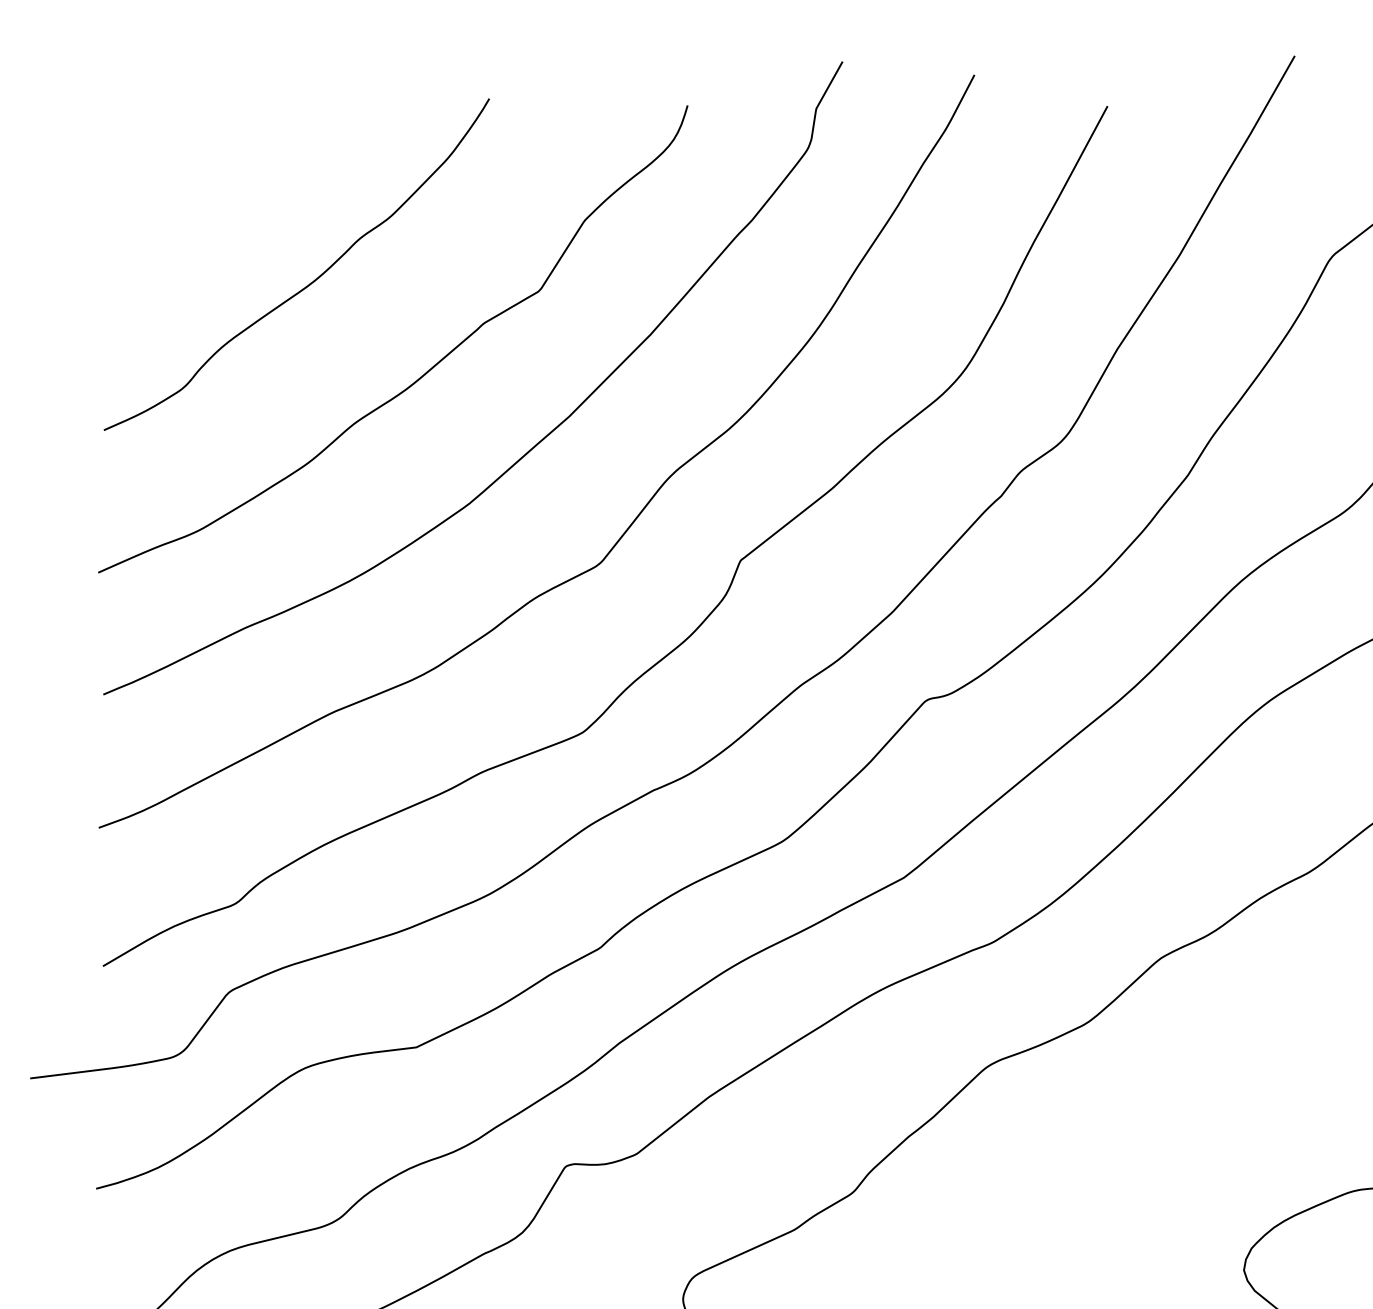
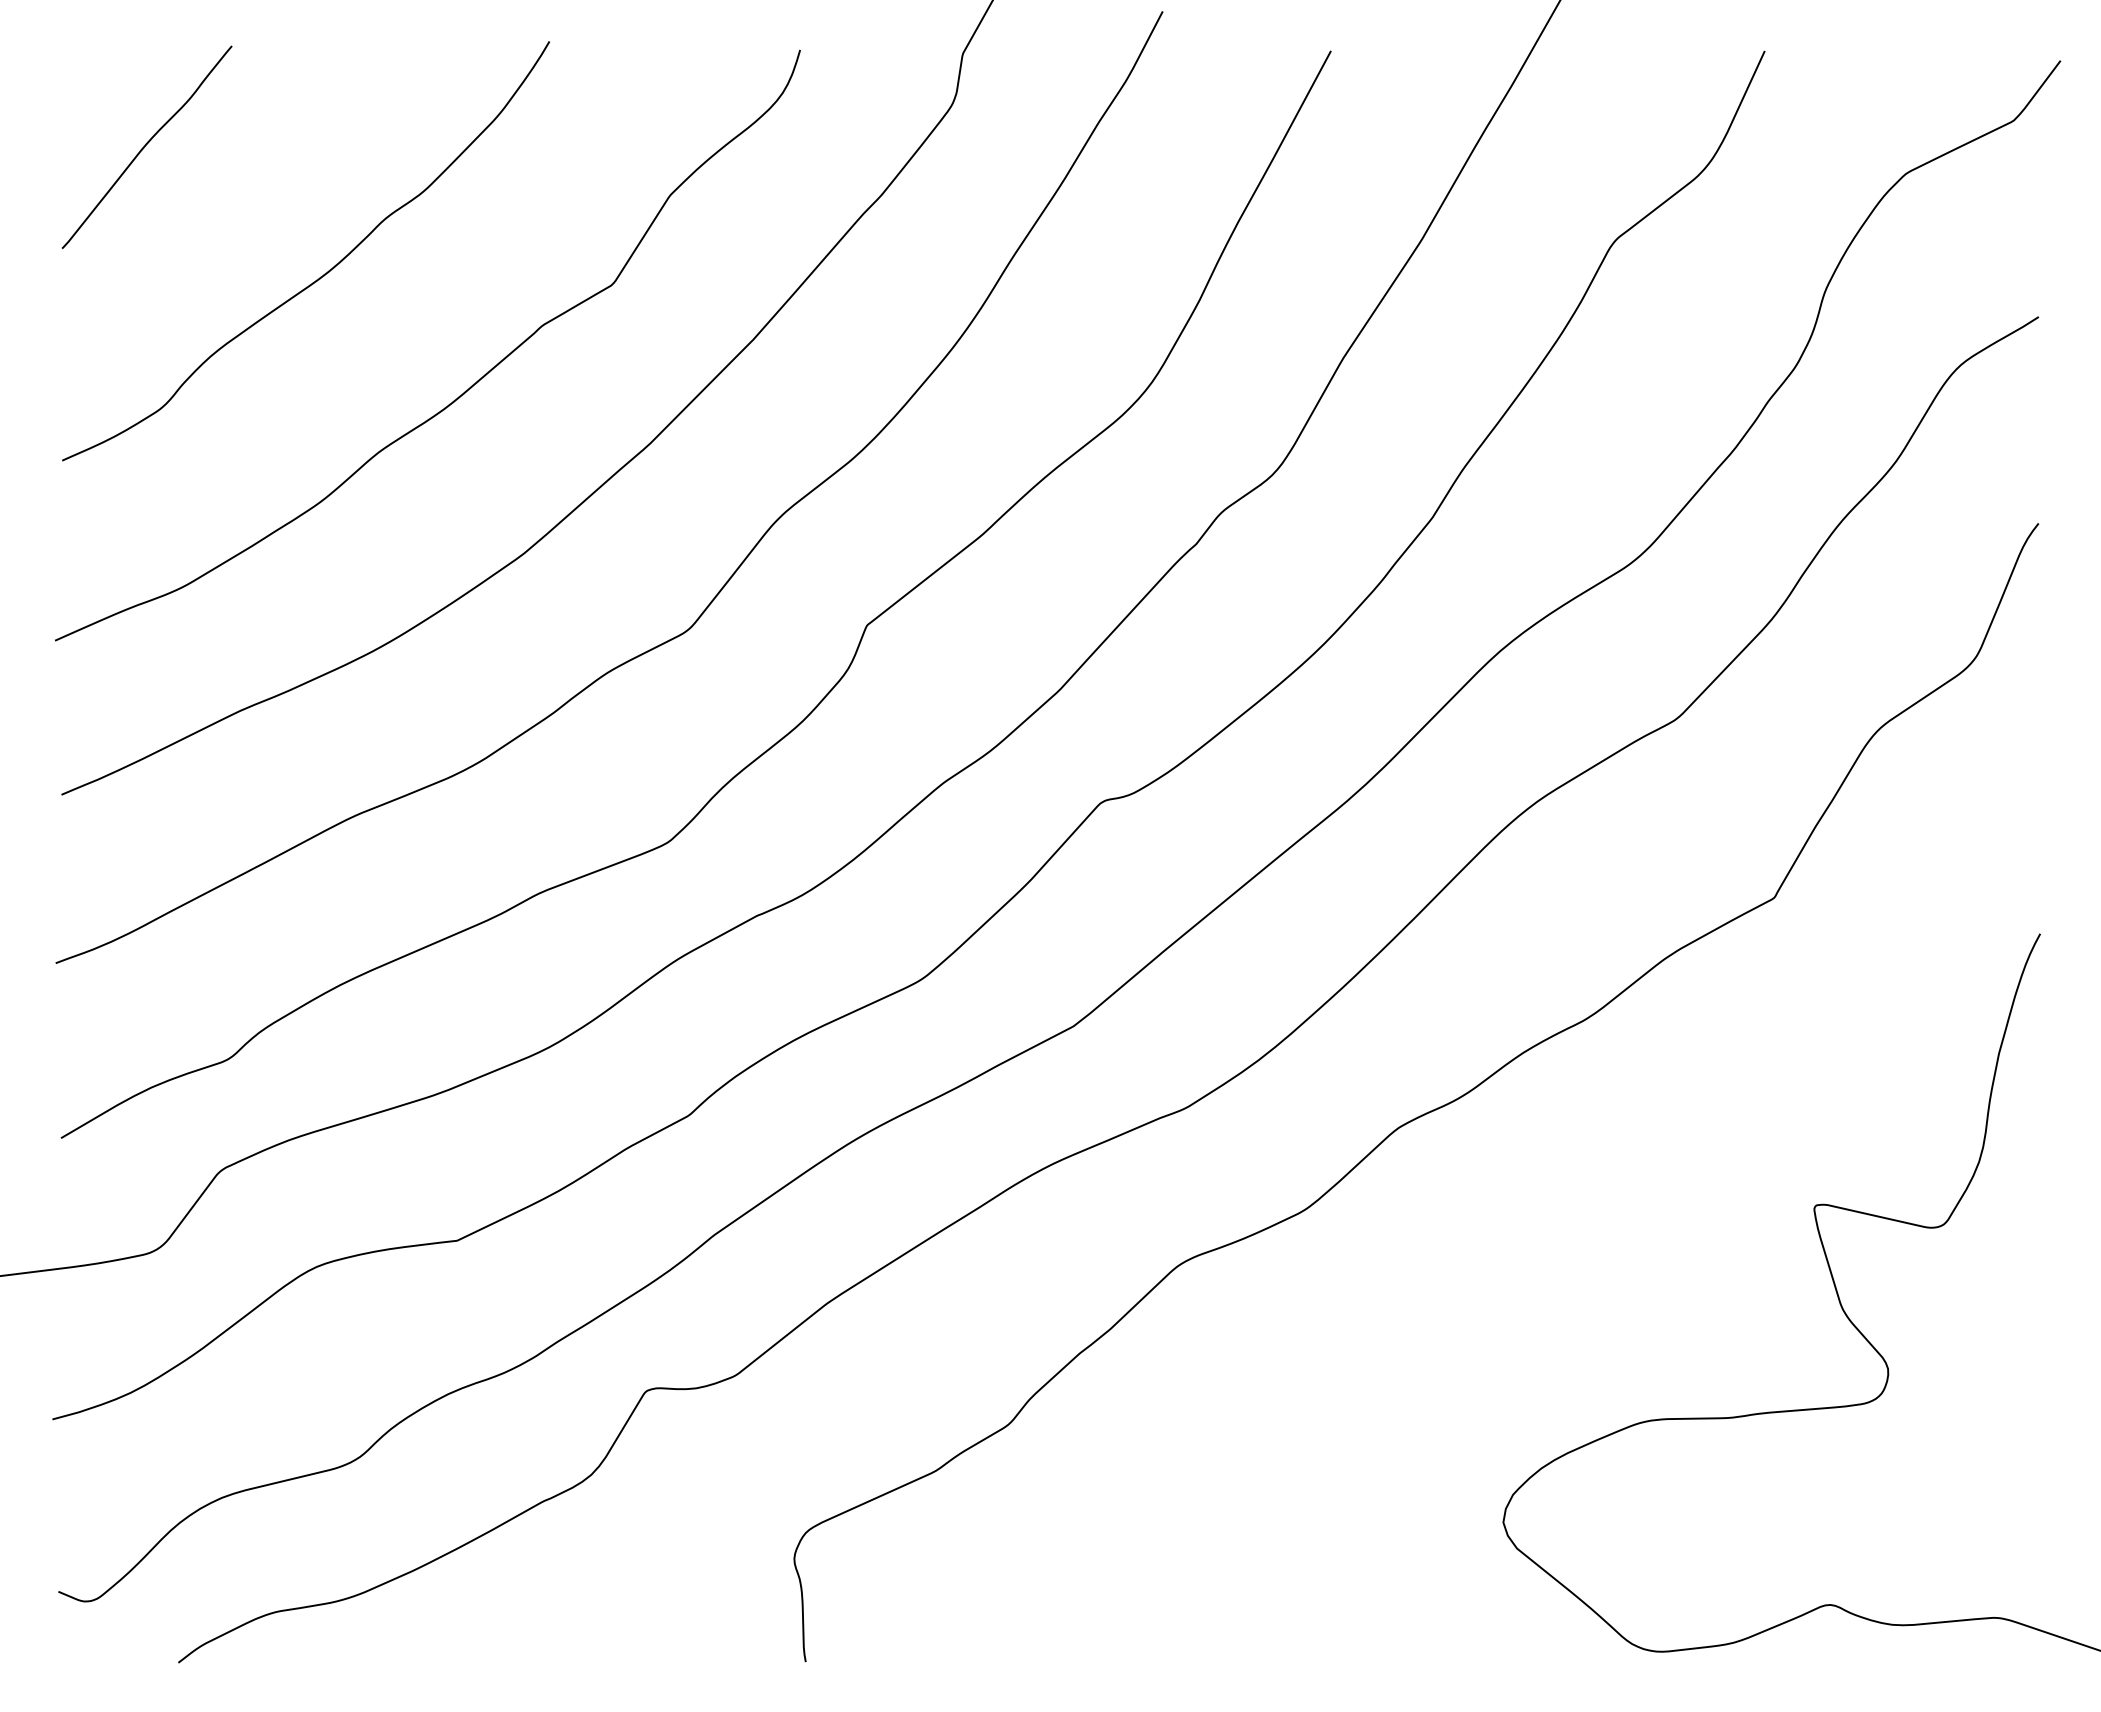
curve: (170, 180) -> (146, 145), added

